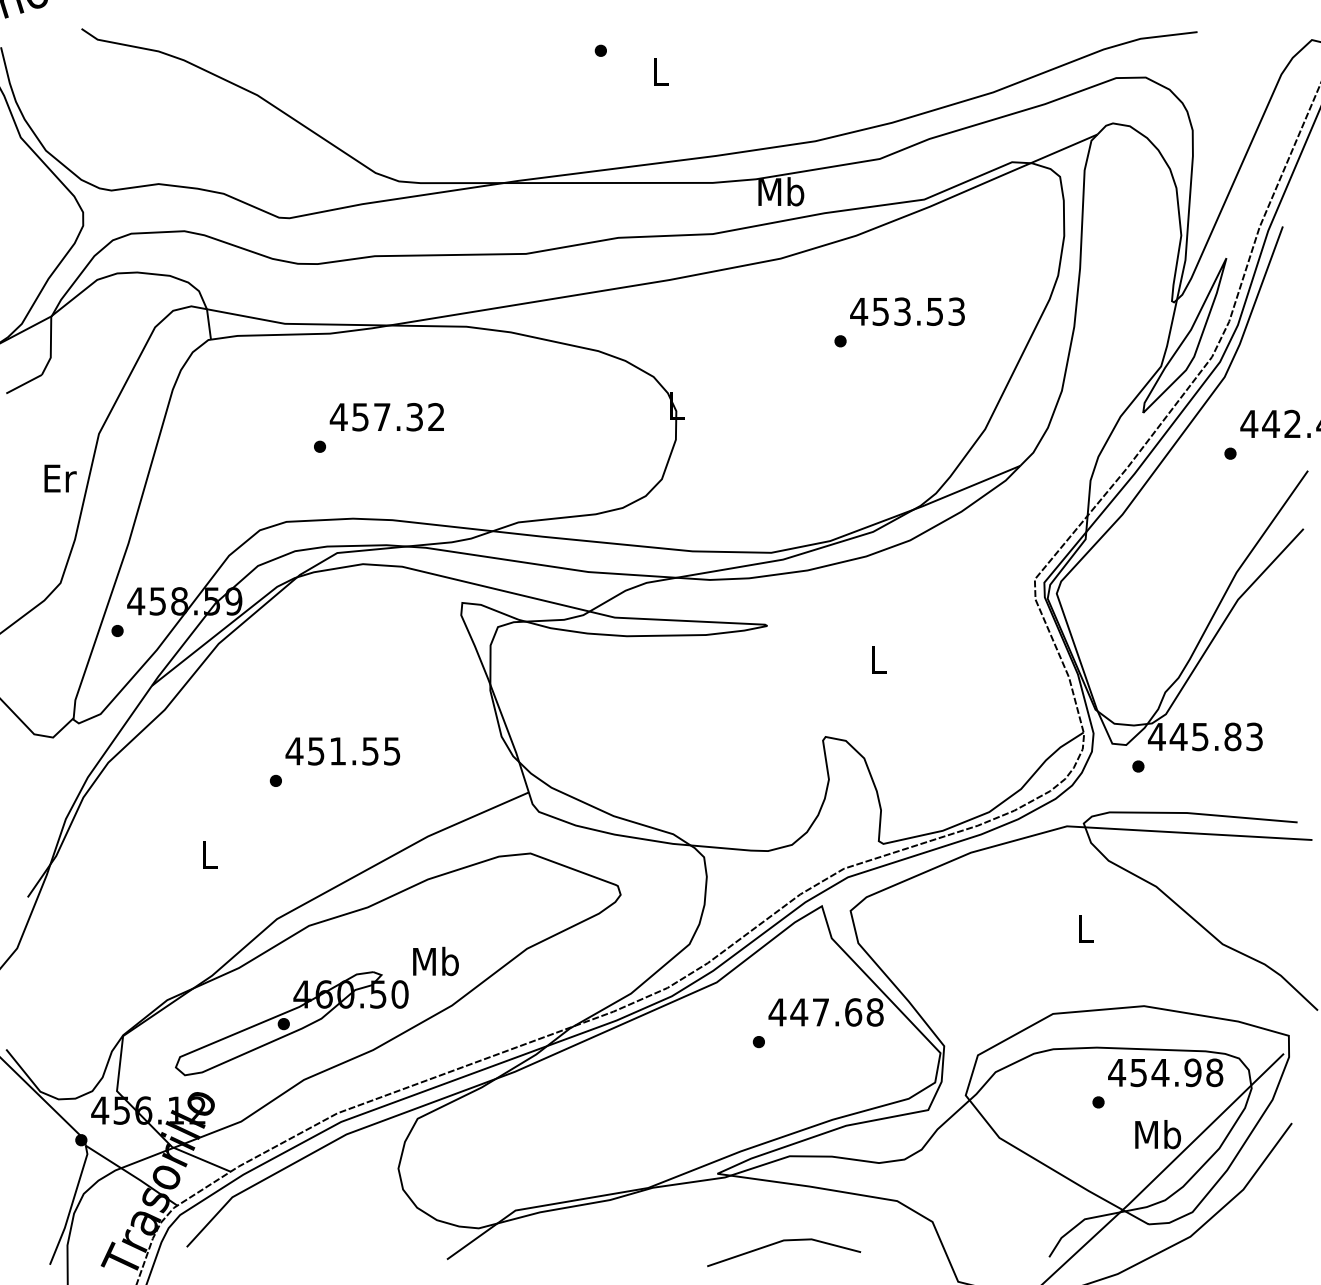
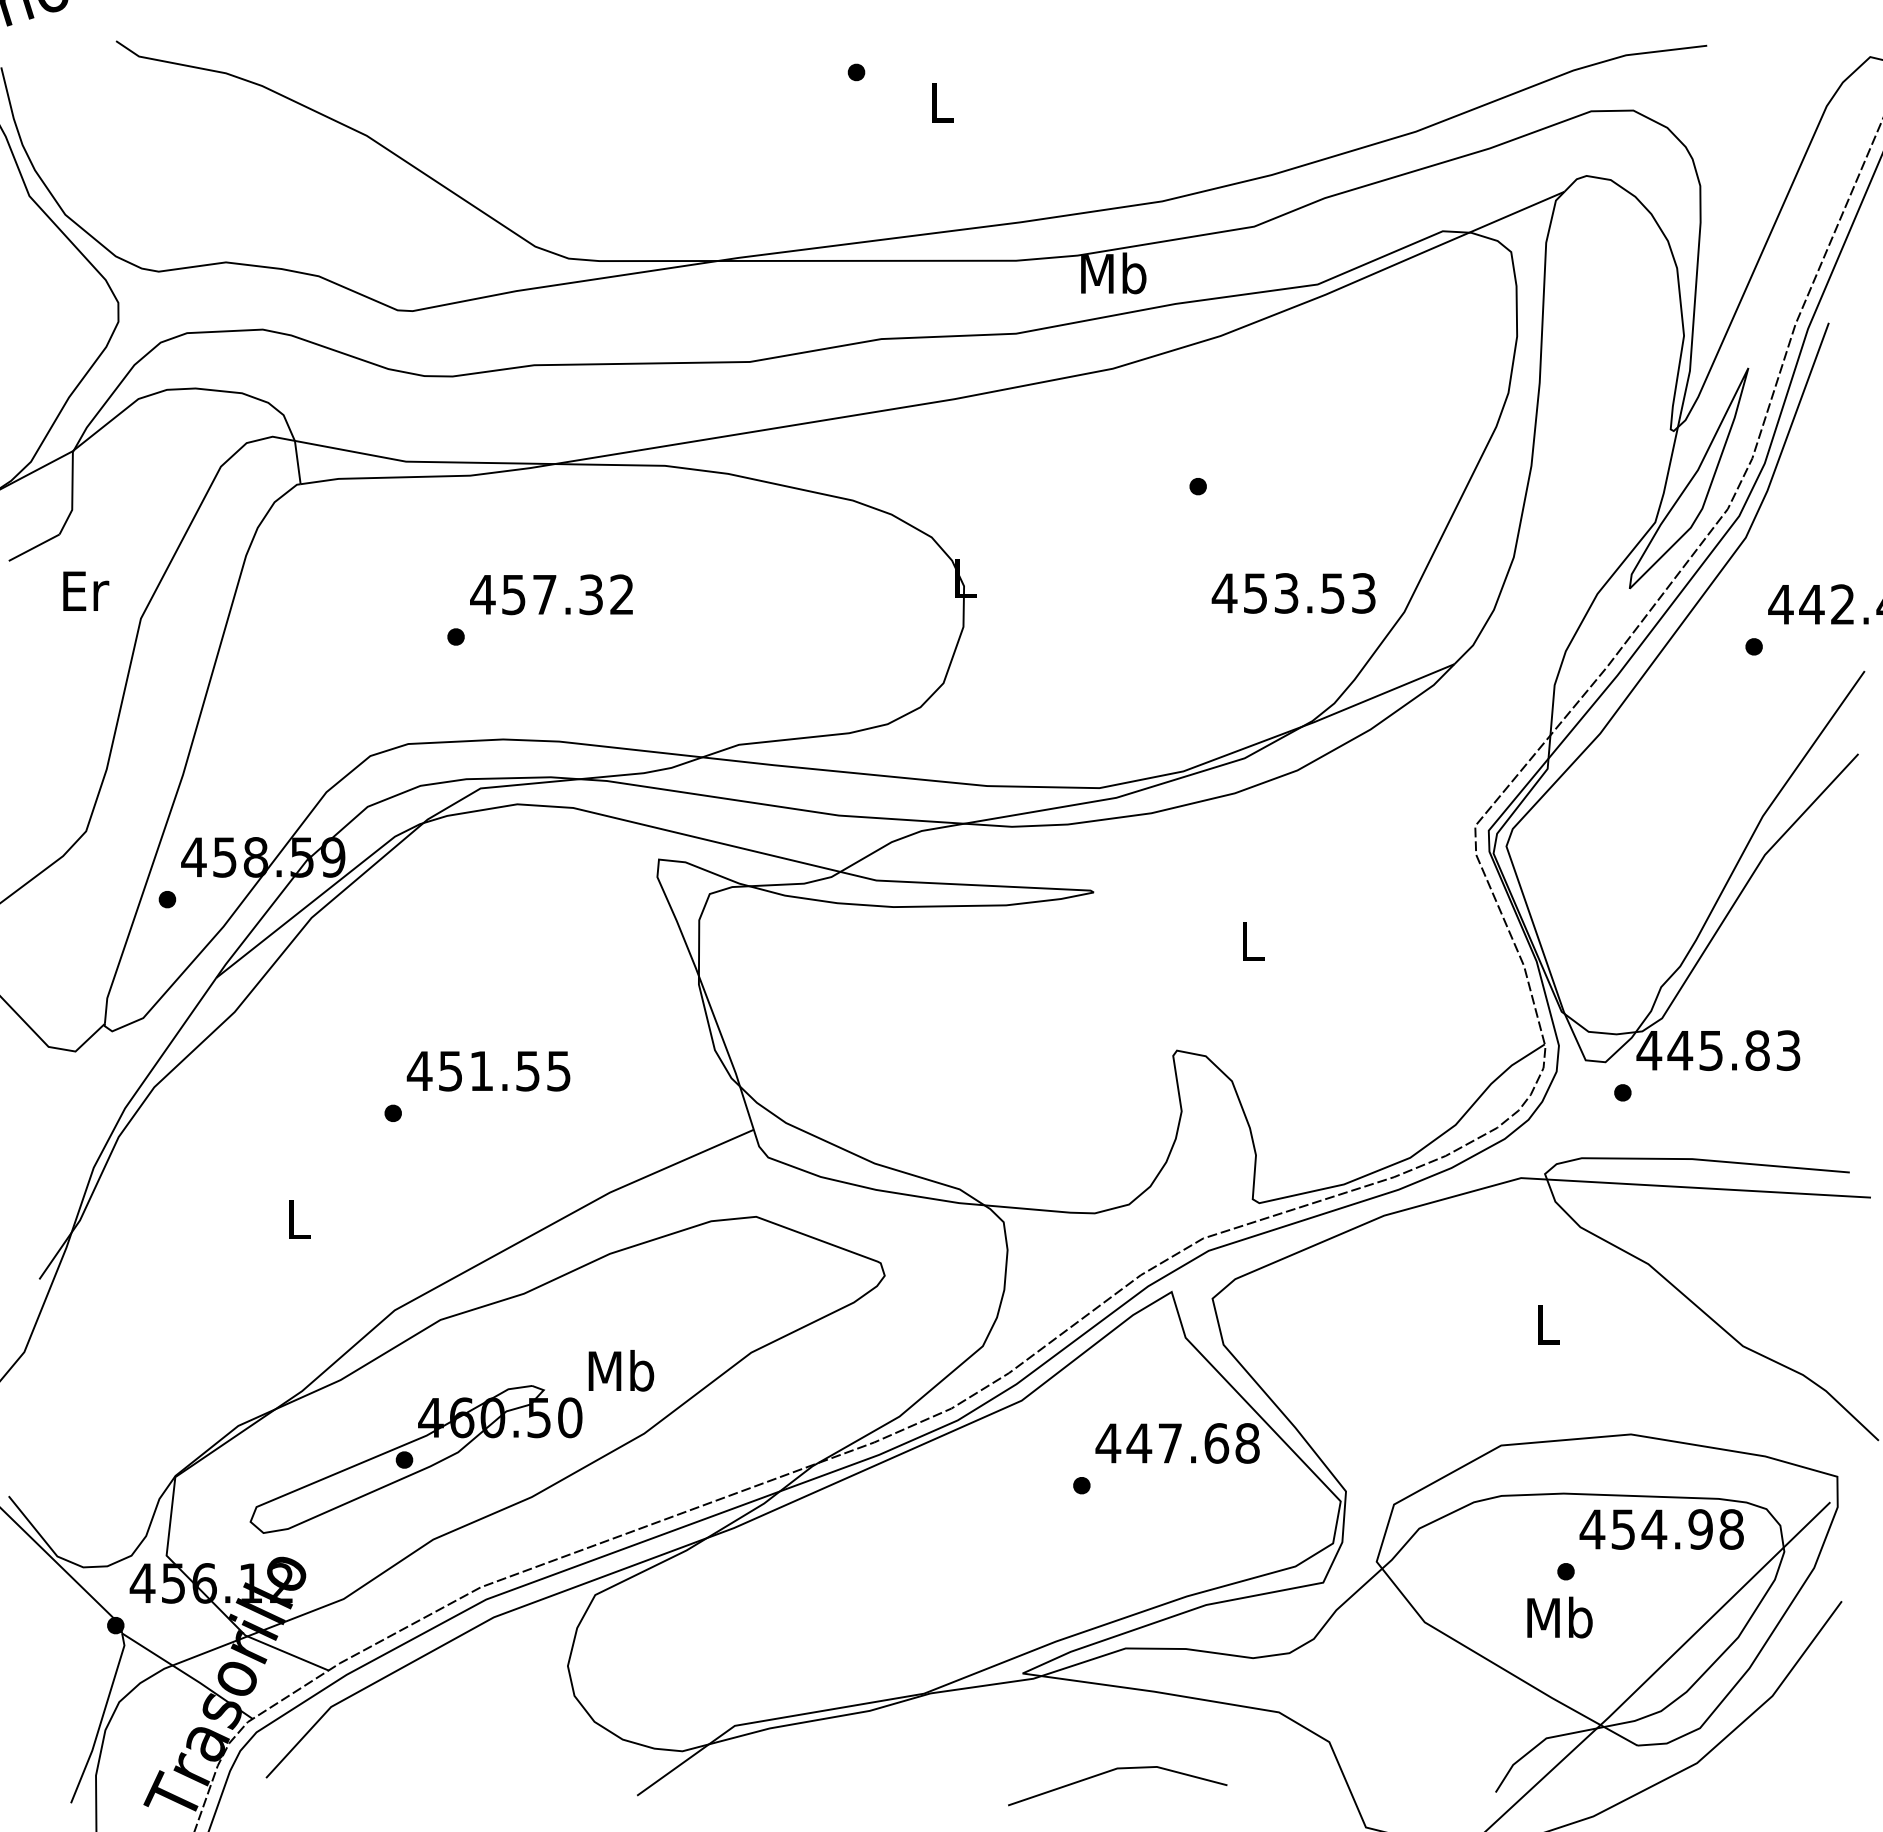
text: (907, 311) -> (1293, 593), moved
text: (60, 478) -> (86, 590), moved
text: (1157, 1134) -> (1559, 1617), moved

